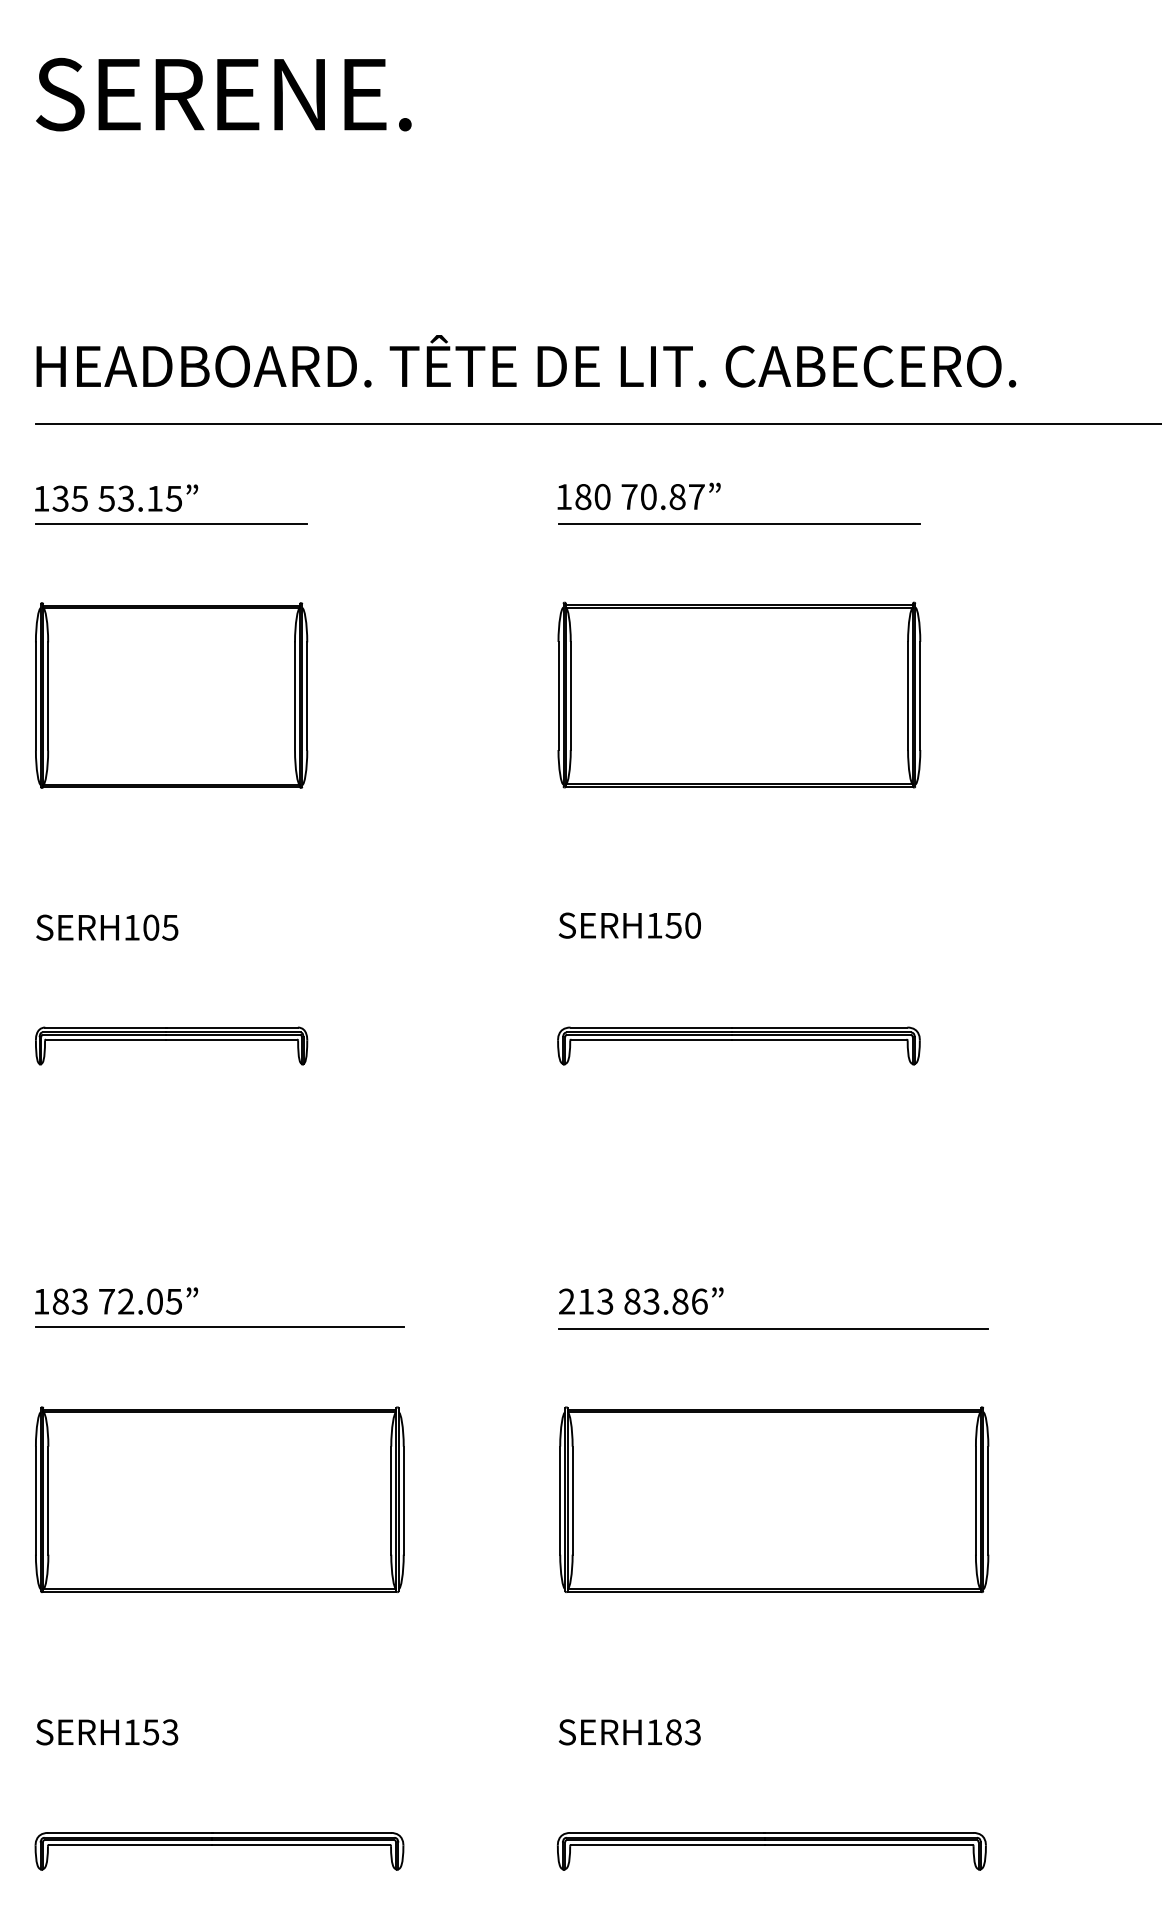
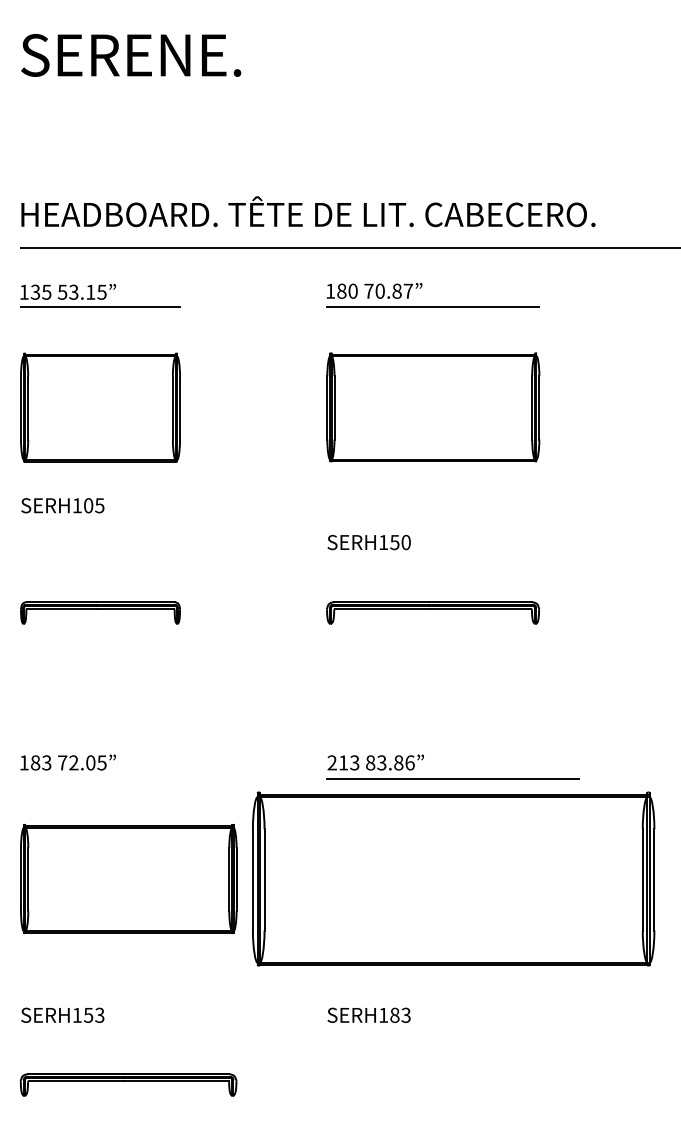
text: (106, 927) -> (62, 505), moved
line: (219, 1326) -> (128, 777), removed
part: (773, 1498) -> (453, 878), size x1.6
part: (772, 1850) -> (452, 1084), removed

